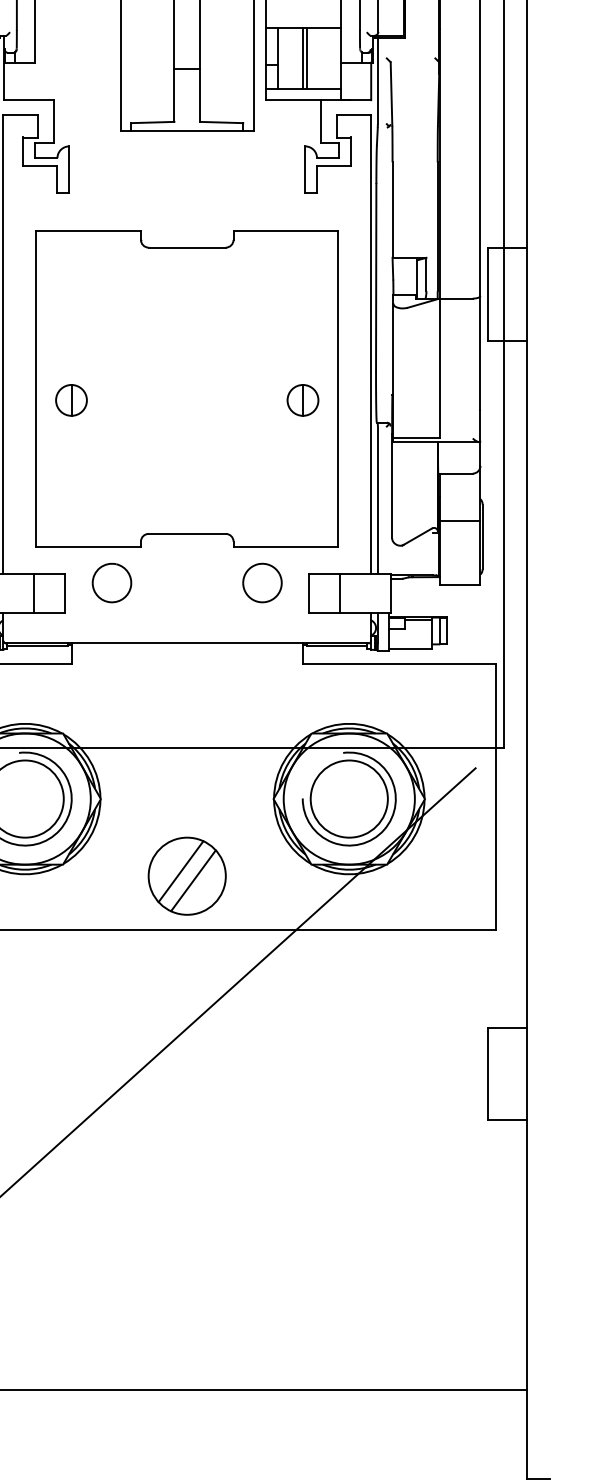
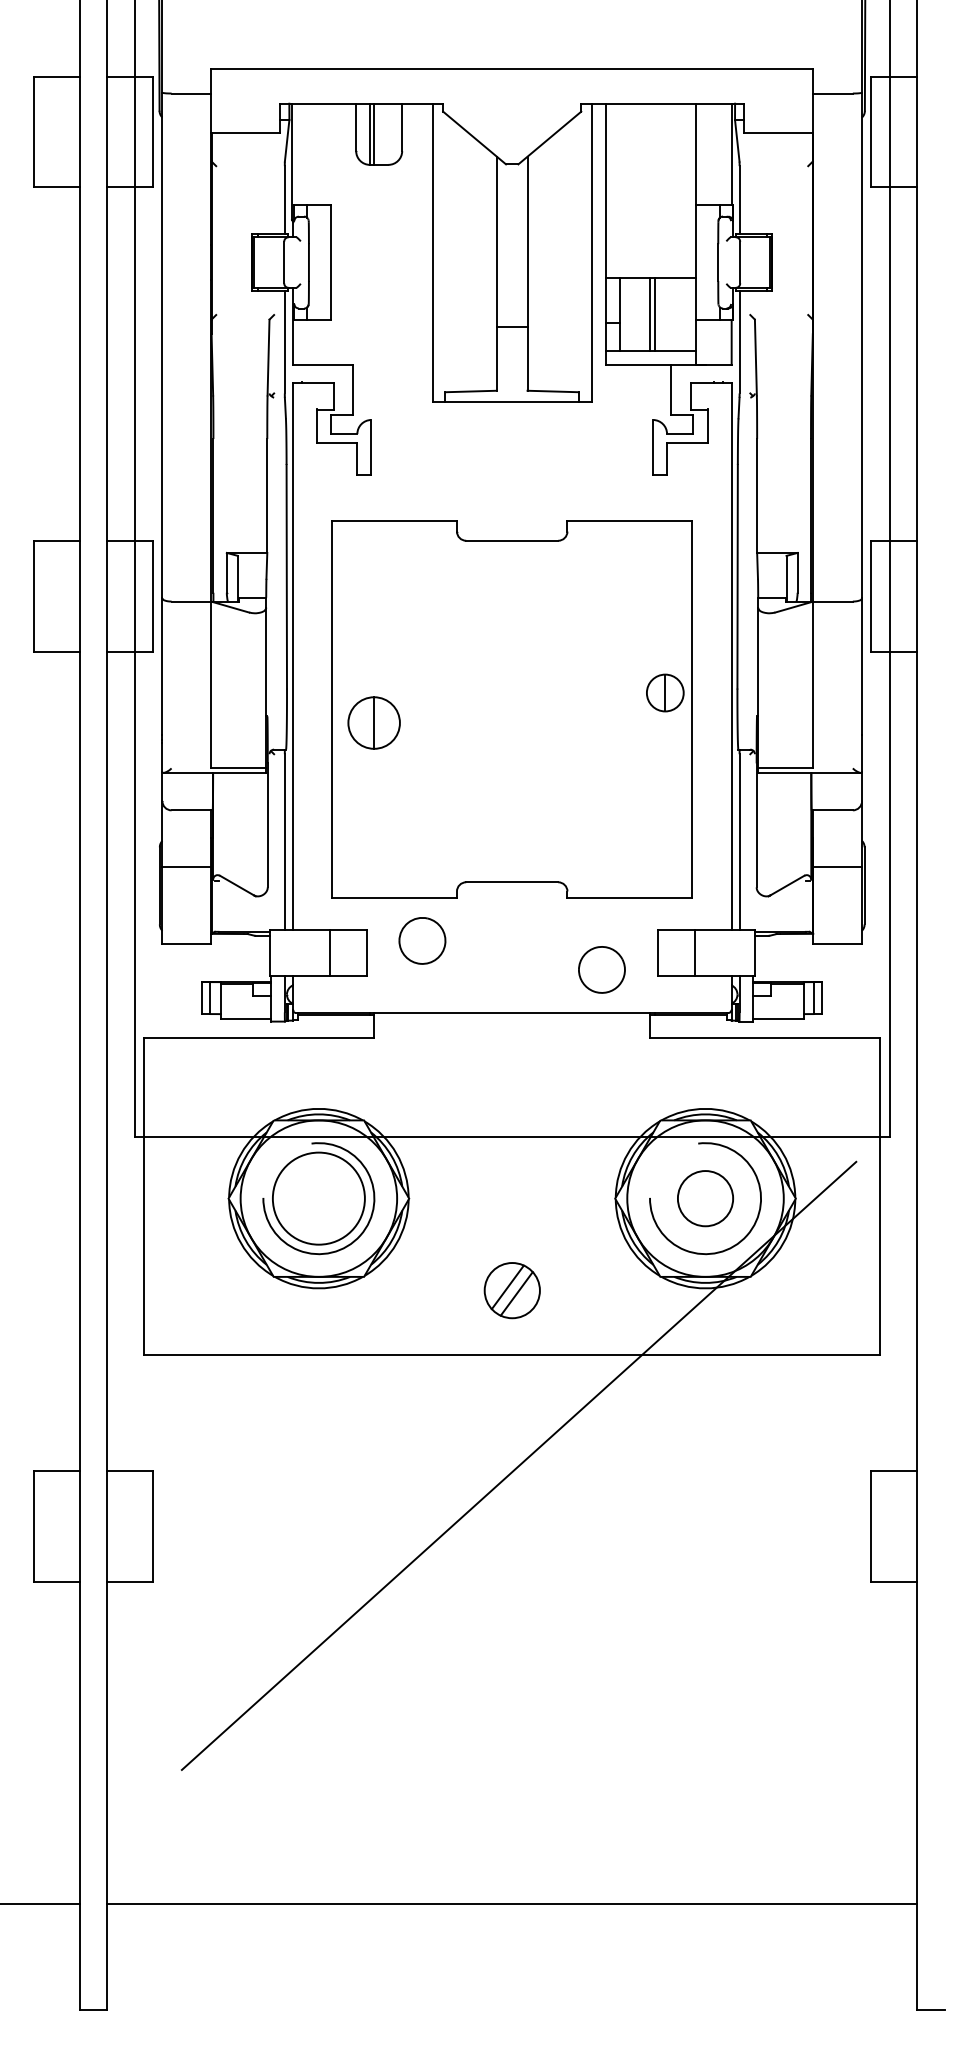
part: (70, 399) -> (373, 722), size x1.4
part: (303, 399) -> (665, 692), moved
part: (262, 582) -> (601, 969), moved
circle: (349, 798) -> (705, 1198), size x0.6
part: (187, 876) -> (512, 1290), size x0.6

